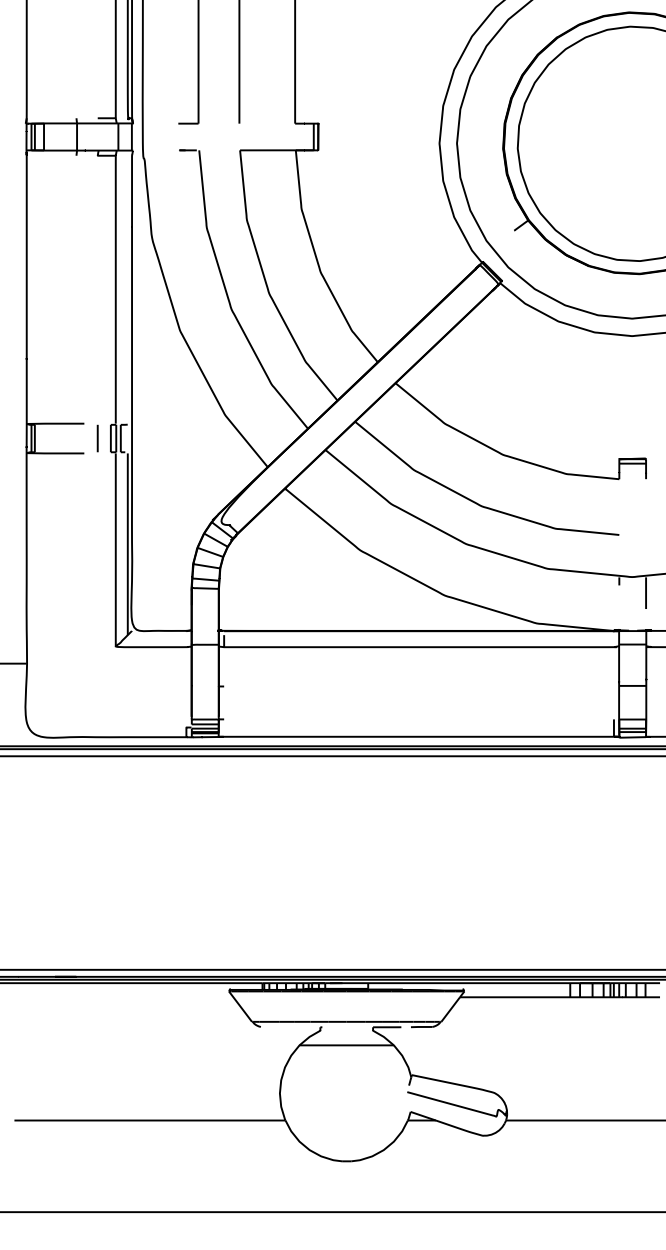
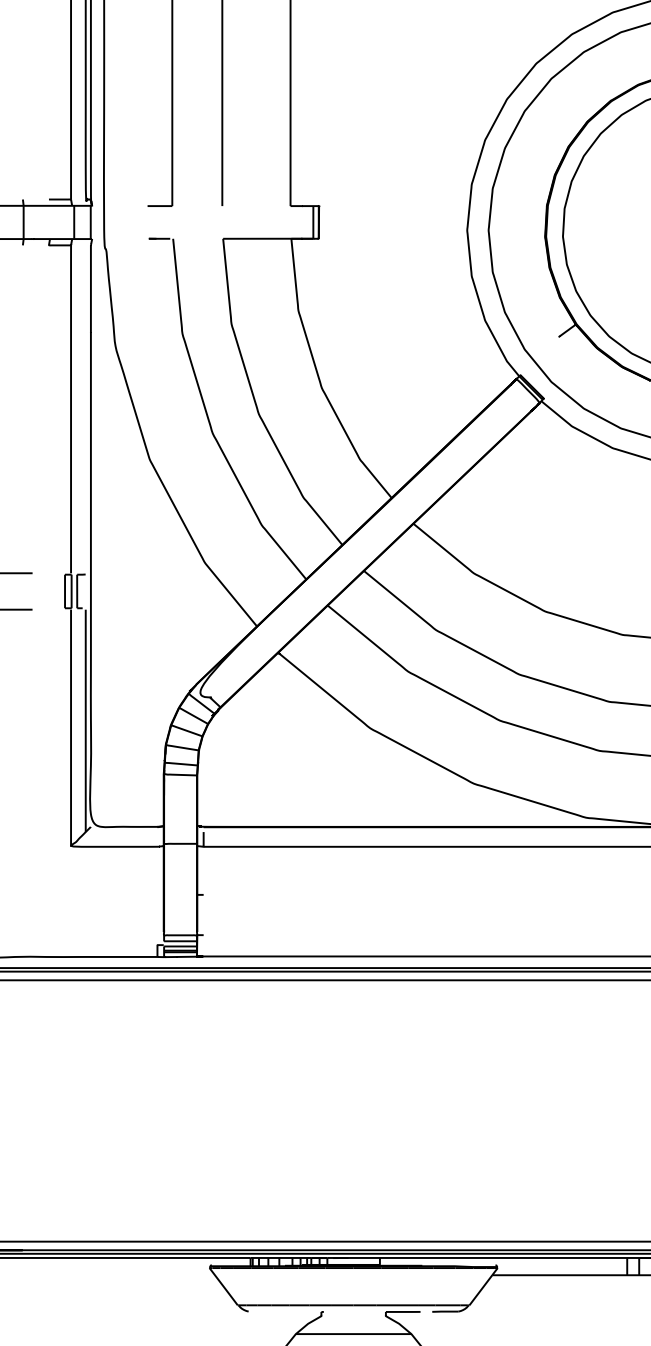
line: (97, 438) -> (48, 591), removed

